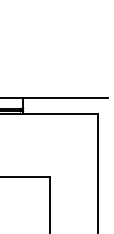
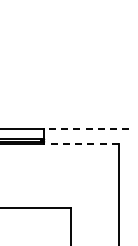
line: (65, 97) -> (86, 128), solid -> dashed
line: (59, 113) -> (80, 144), solid -> dashed

